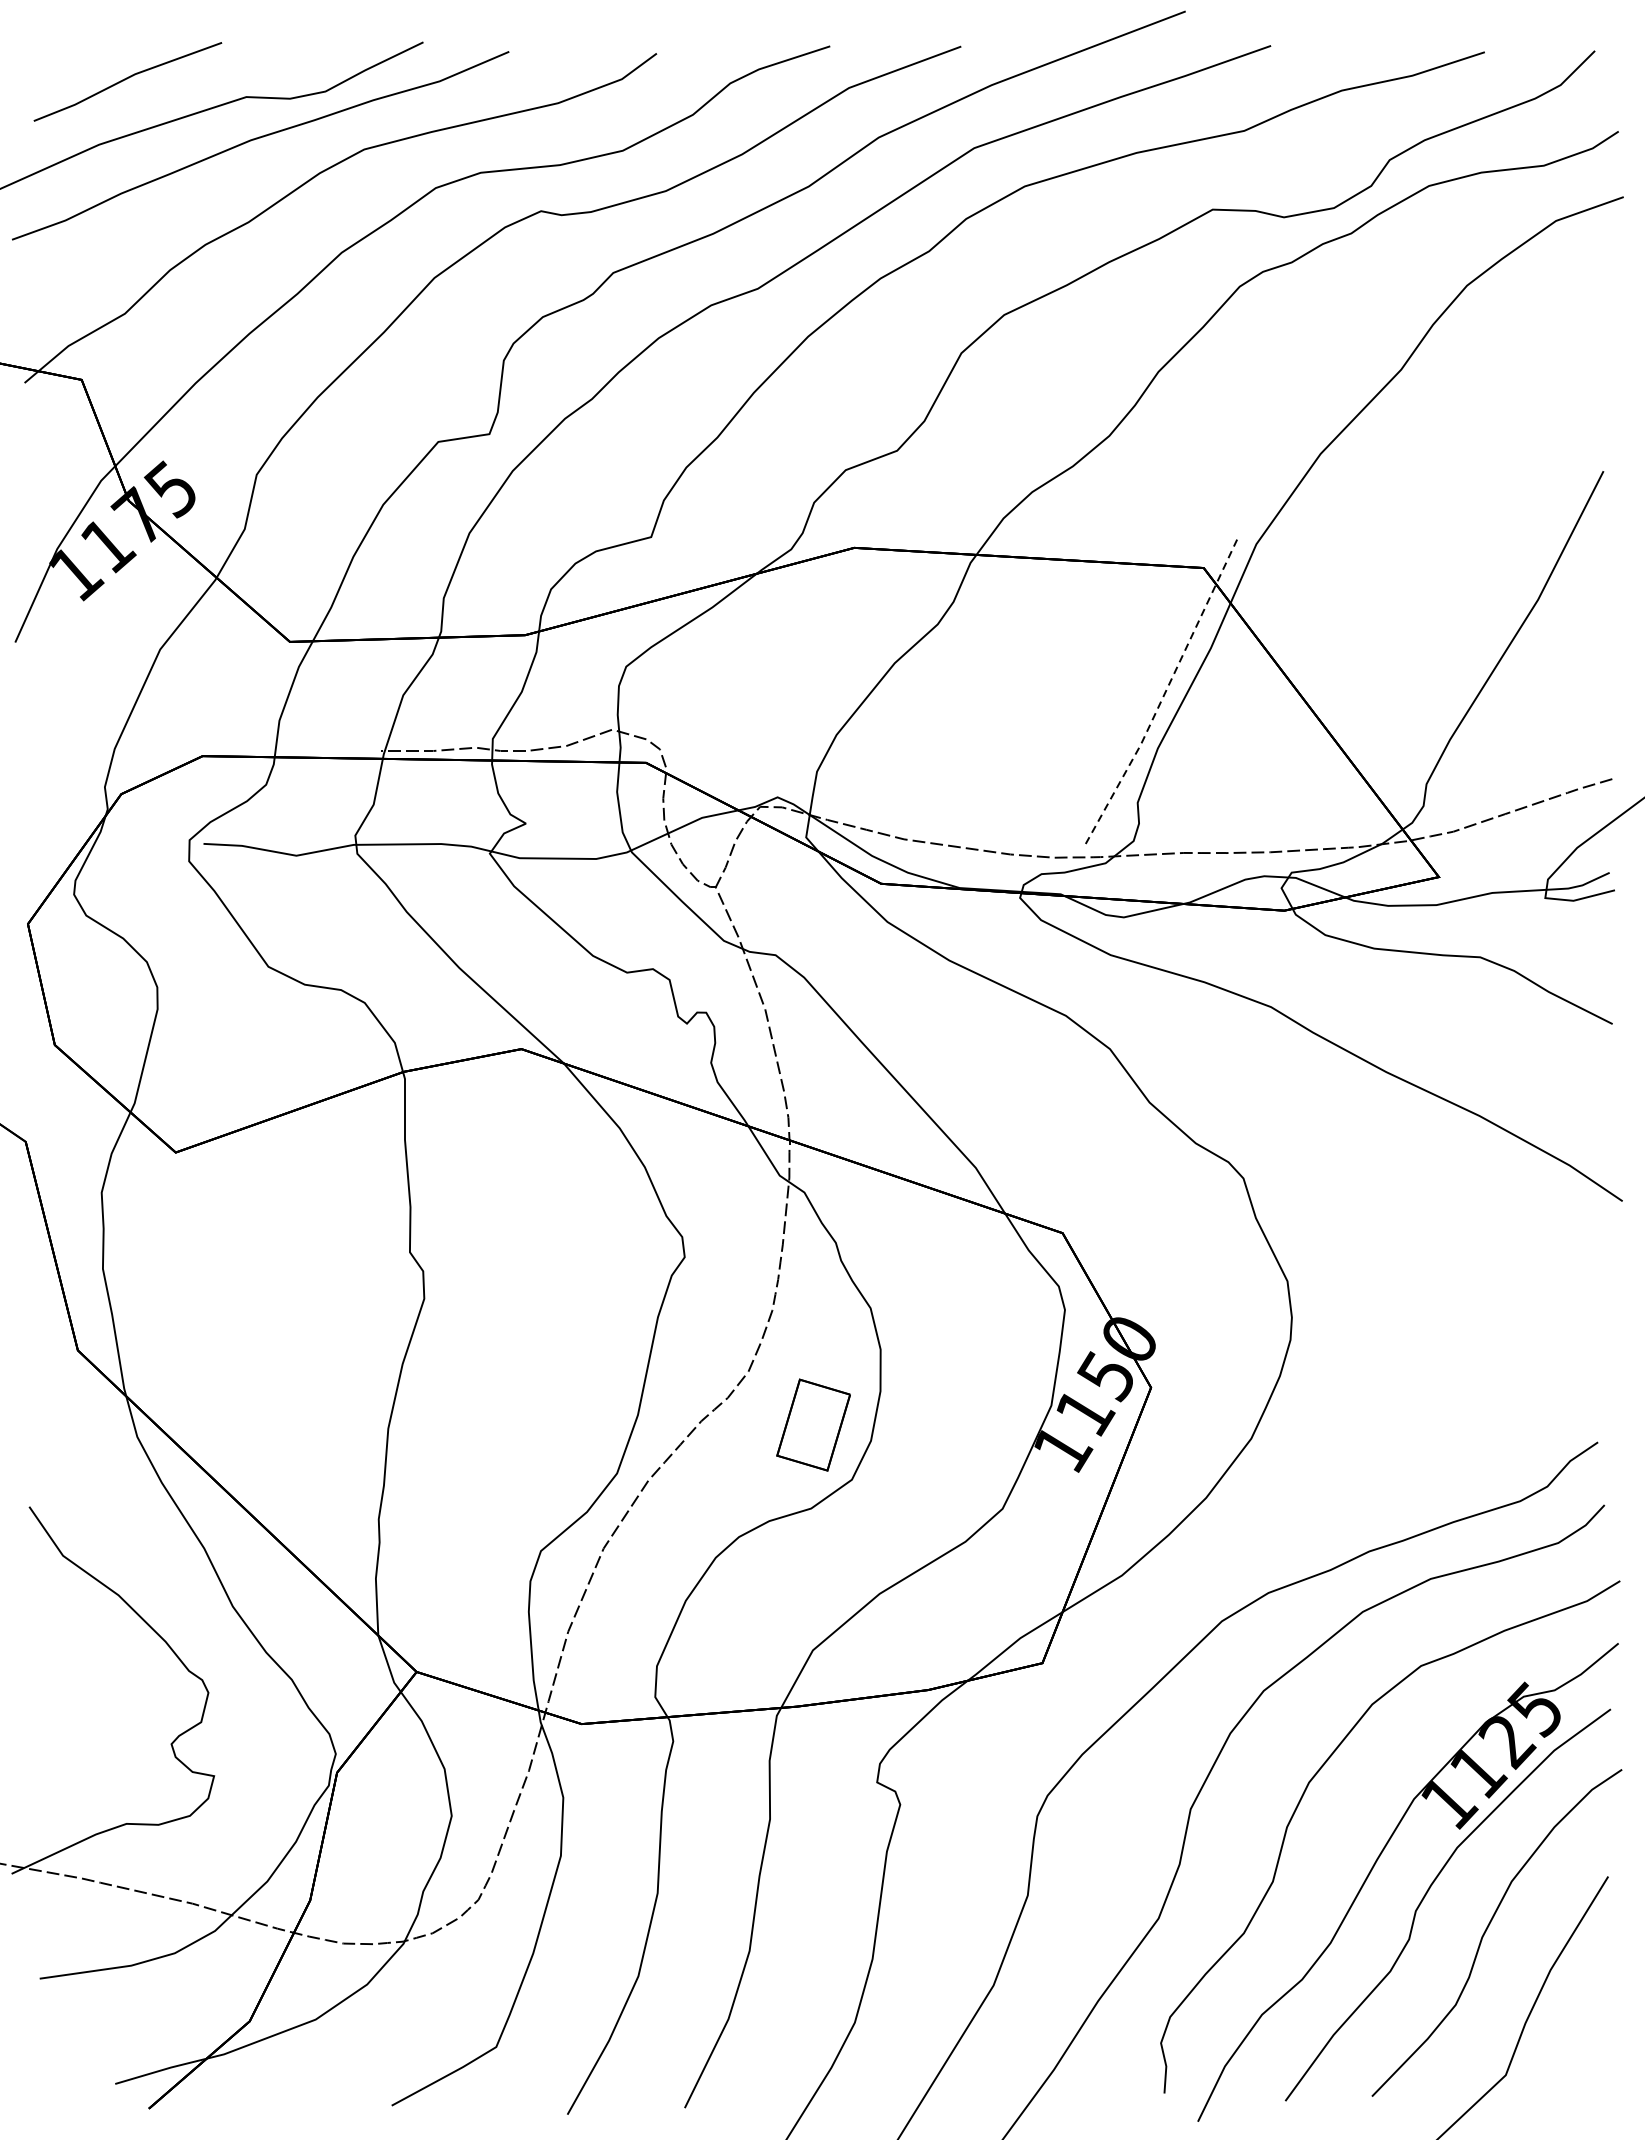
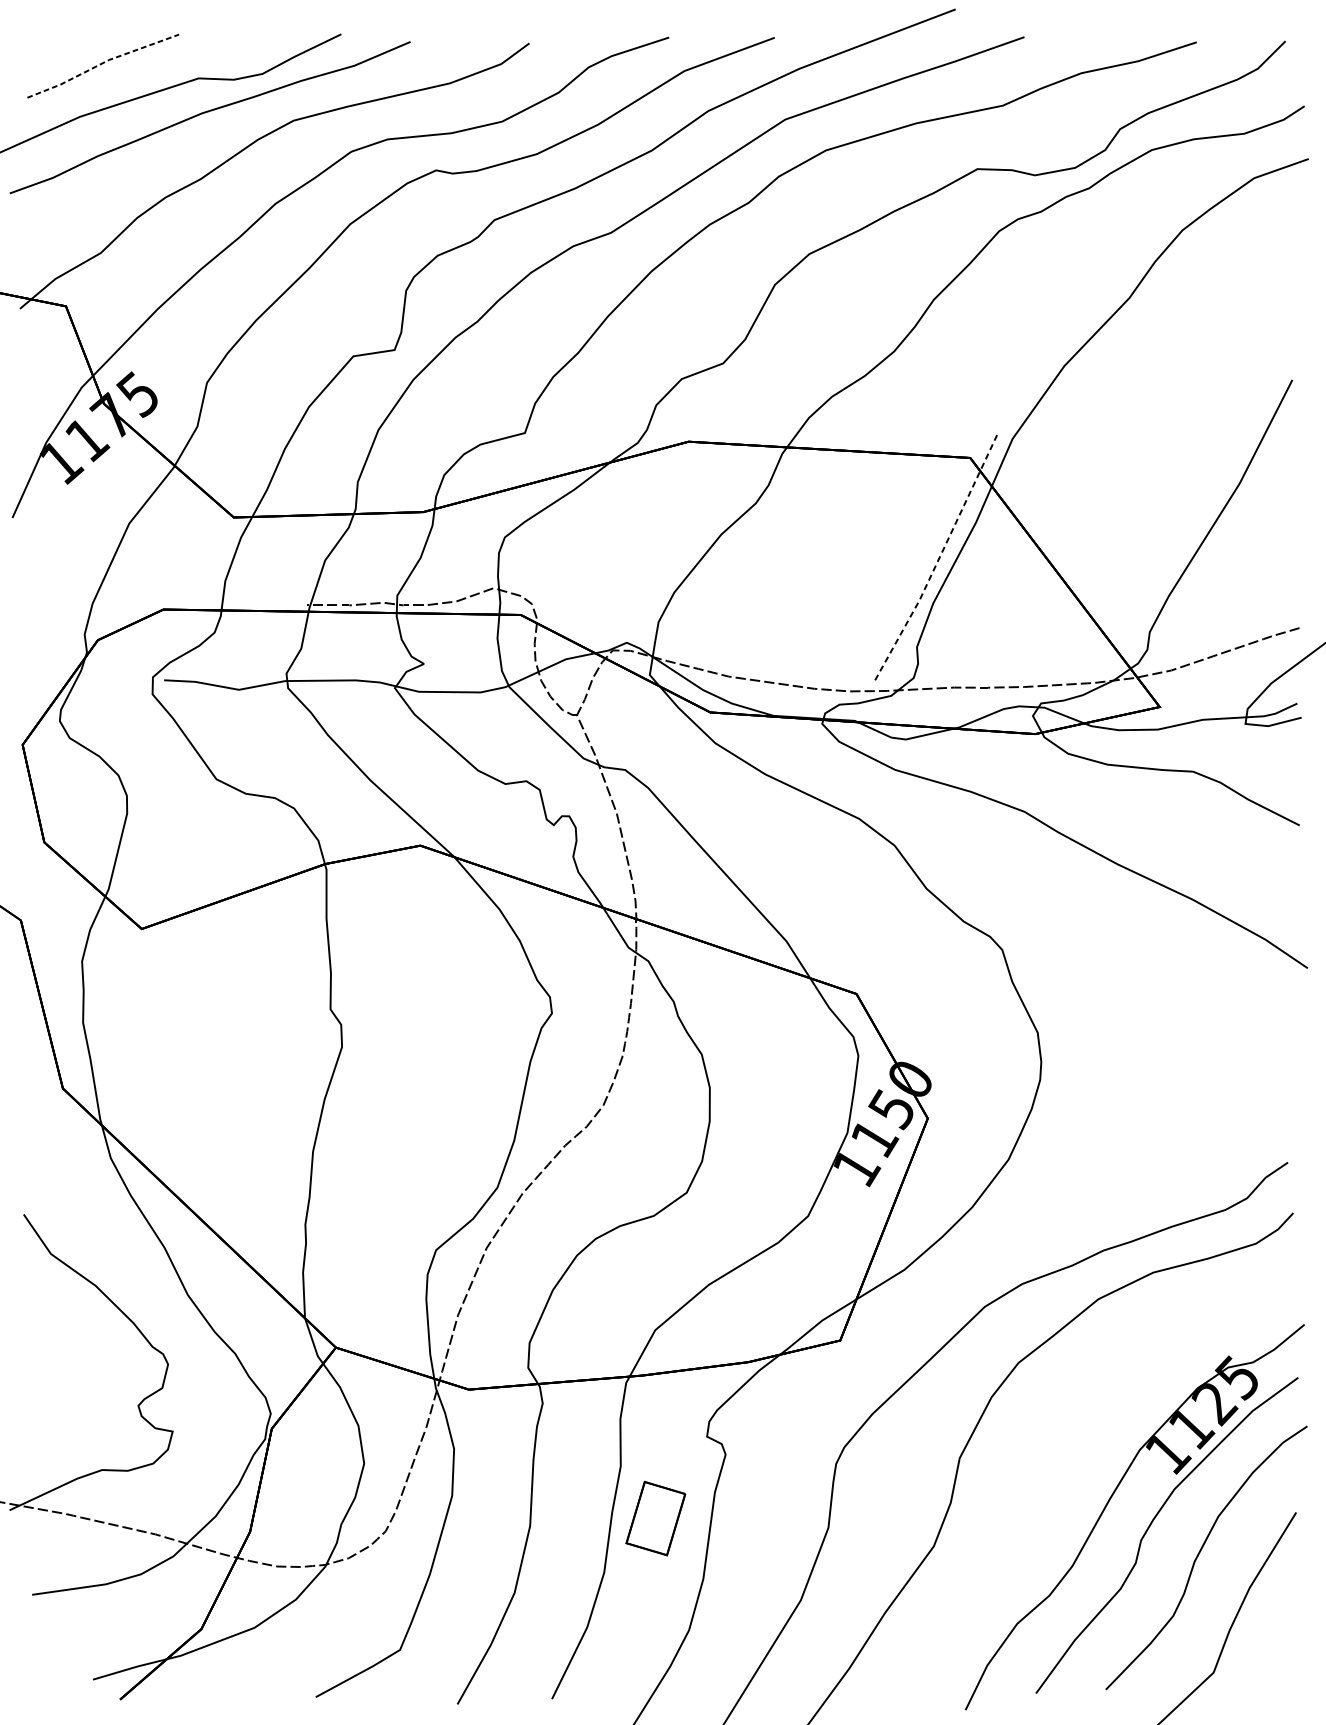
line: (126, 78) -> (102, 63), solid -> dashed
part: (813, 1424) -> (655, 1518), moved
curve: (1304, 1794) -> (1051, 1446), removed

